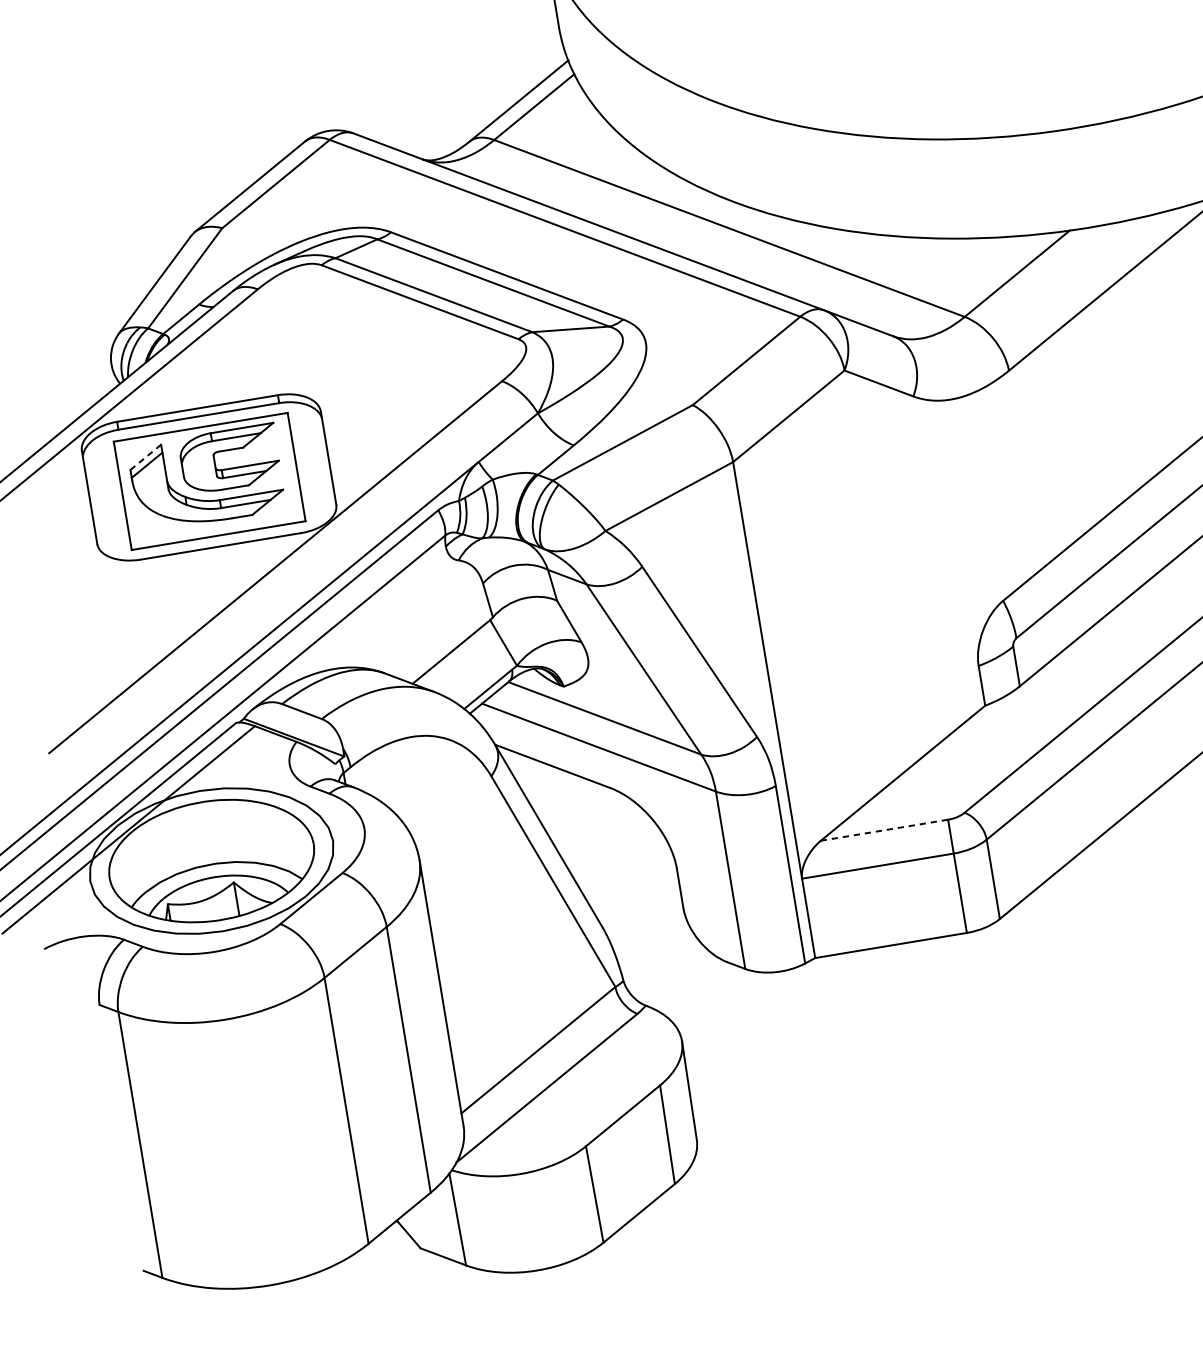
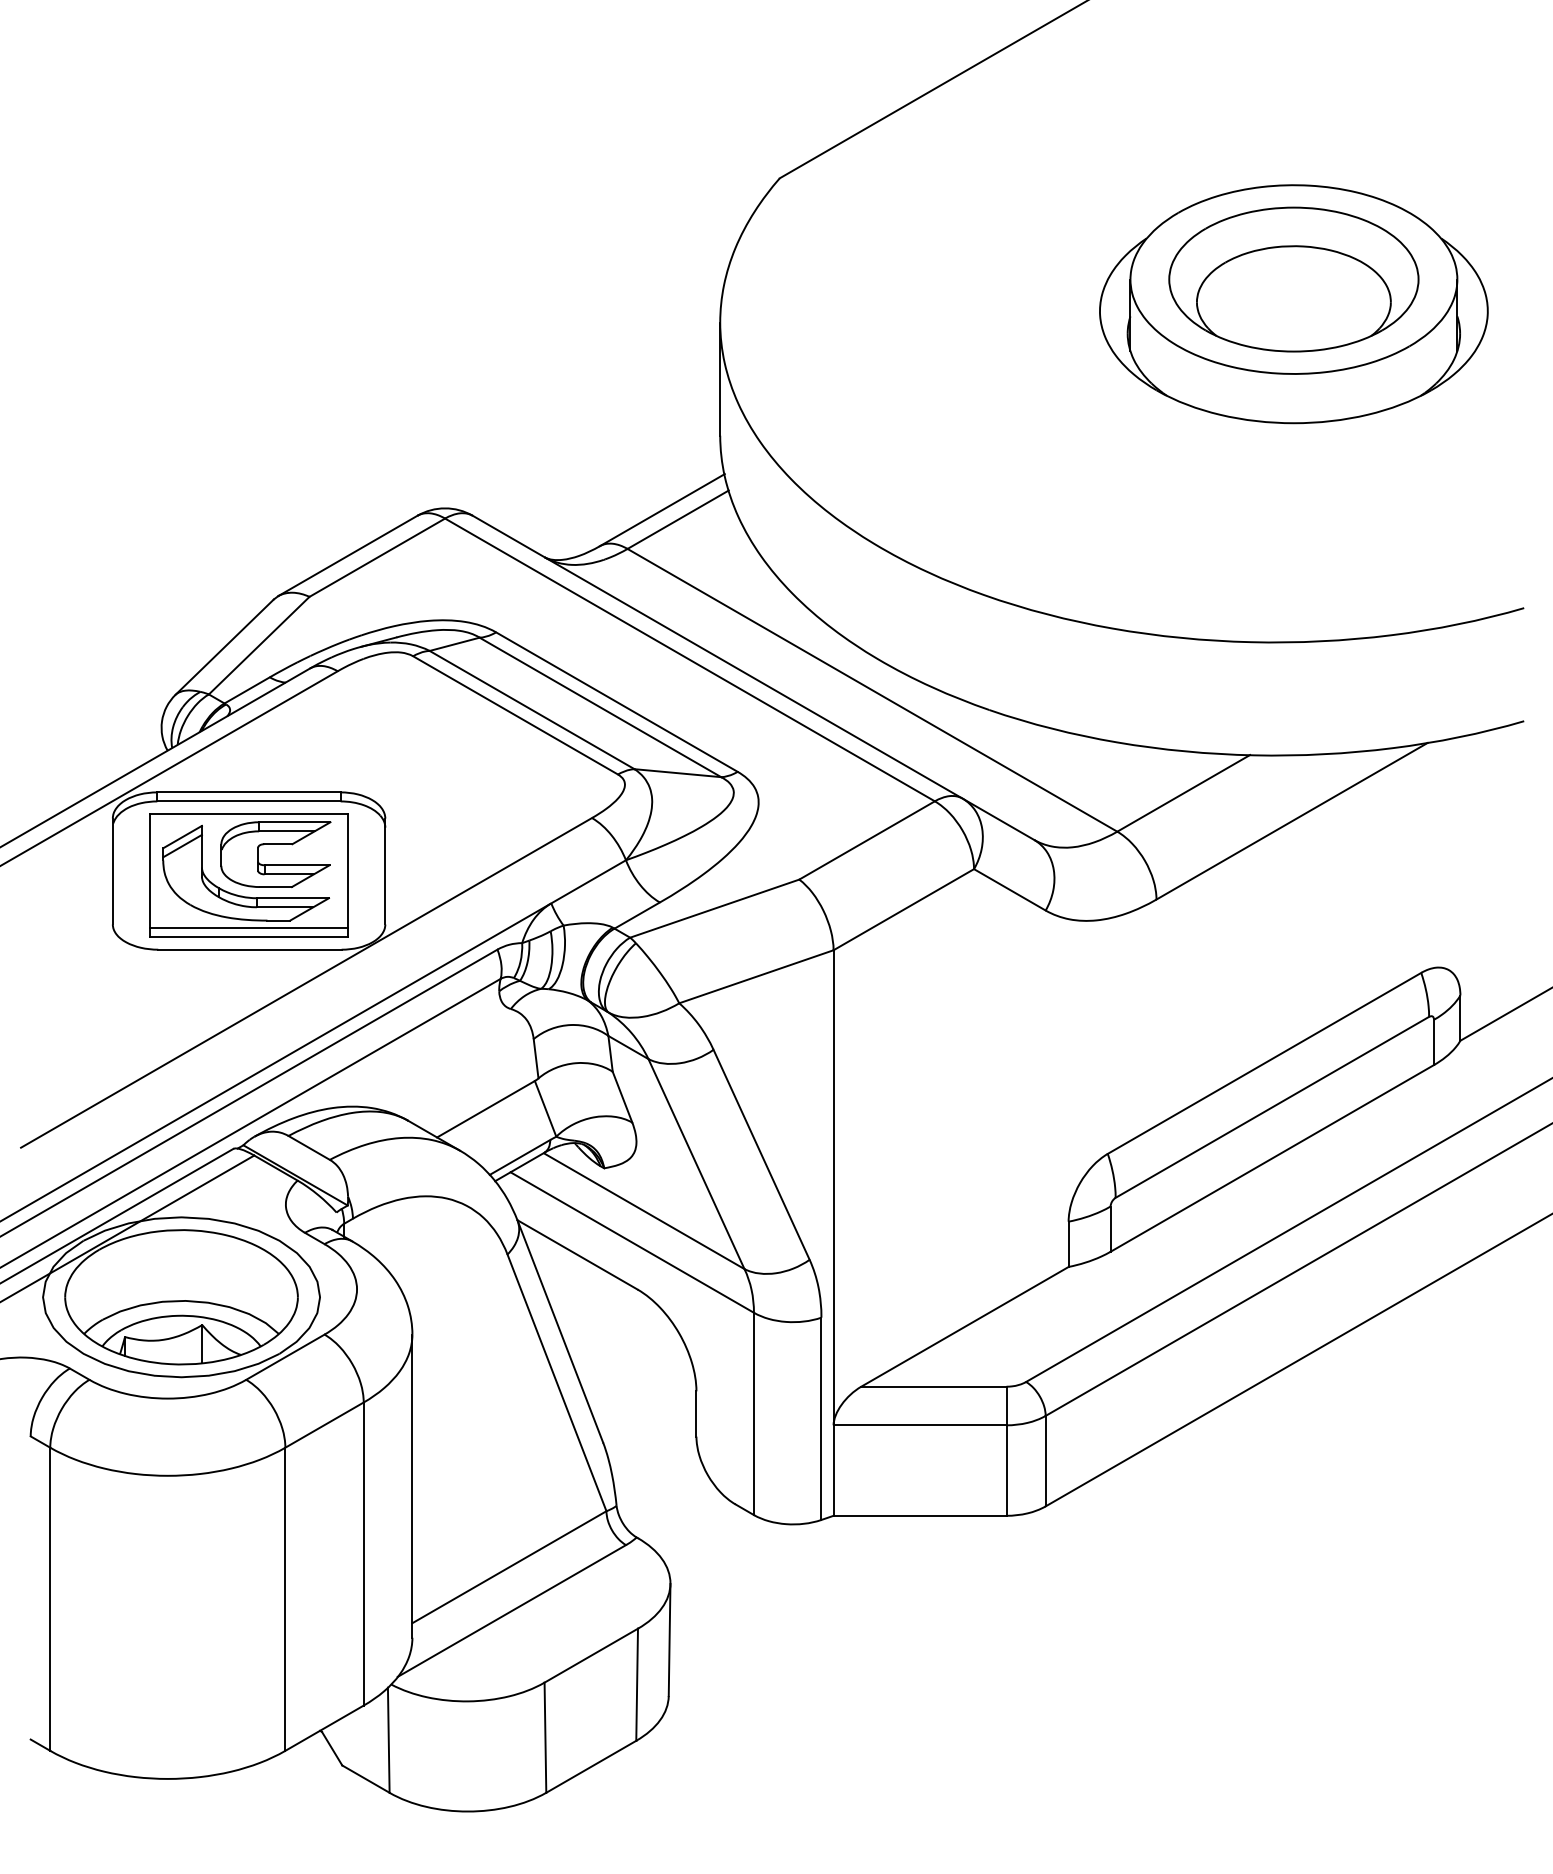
line: (145, 457) -> (182, 837), dashed -> solid
line: (216, 527) -> (248, 928), added
line: (884, 830) -> (933, 1386), dashed -> solid

